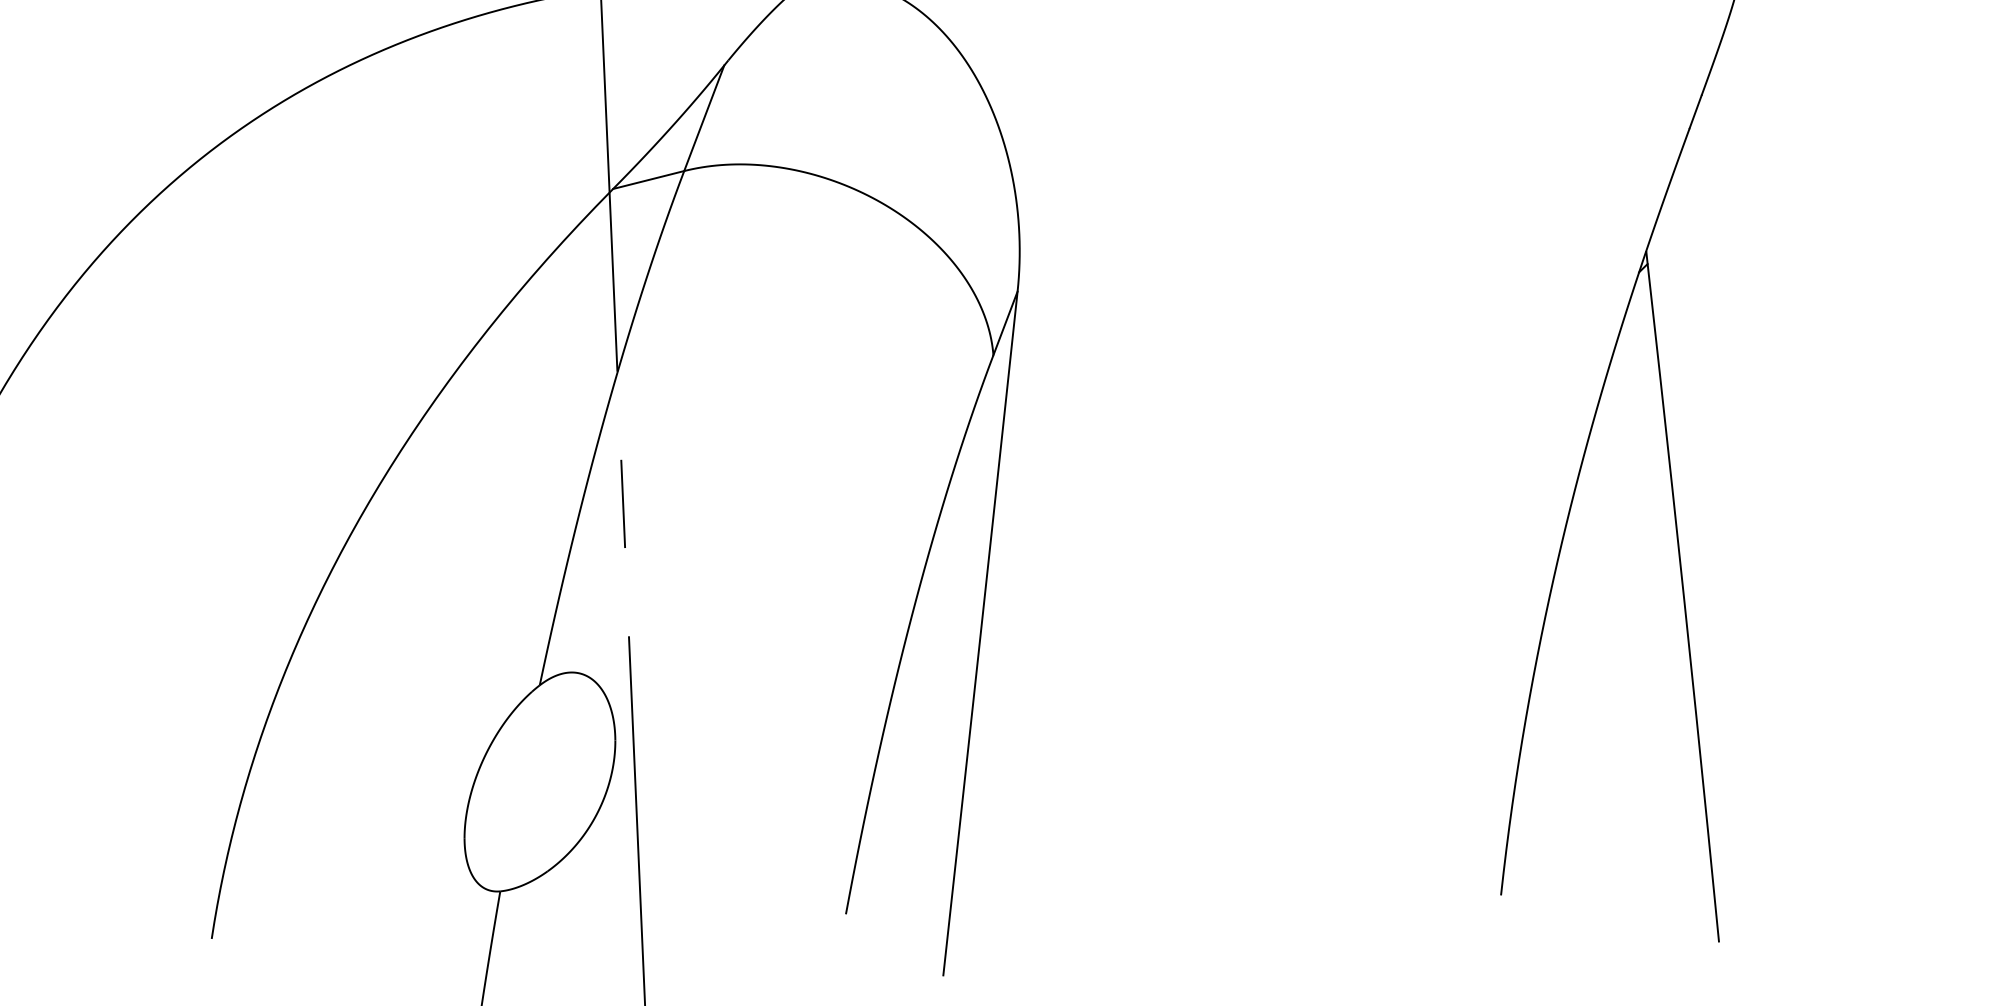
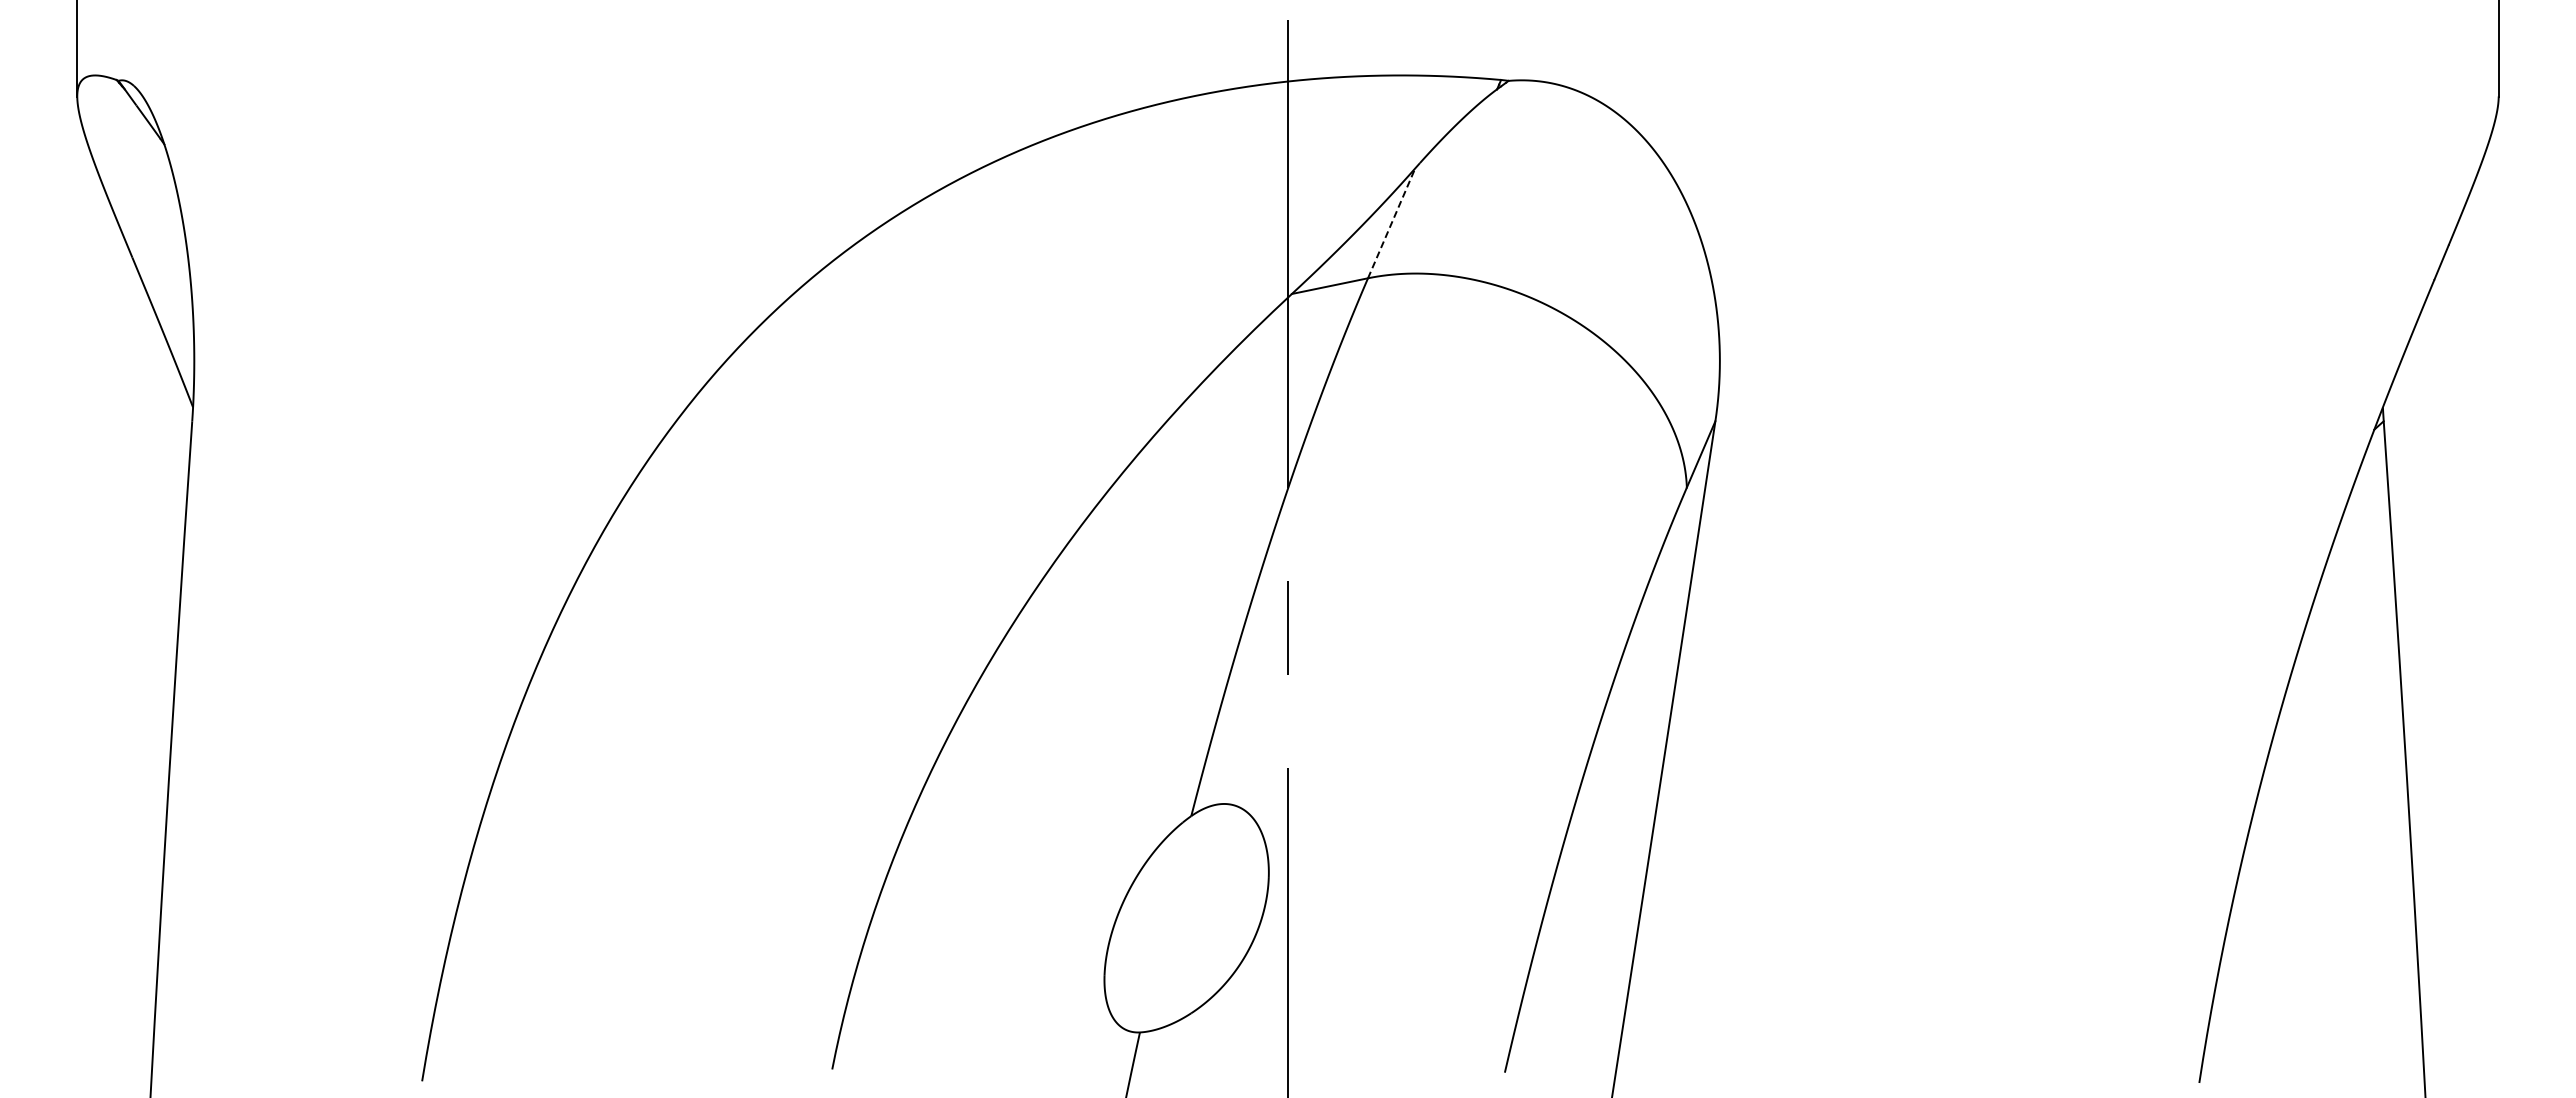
line: (704, 118) -> (1391, 223), solid -> dashed

